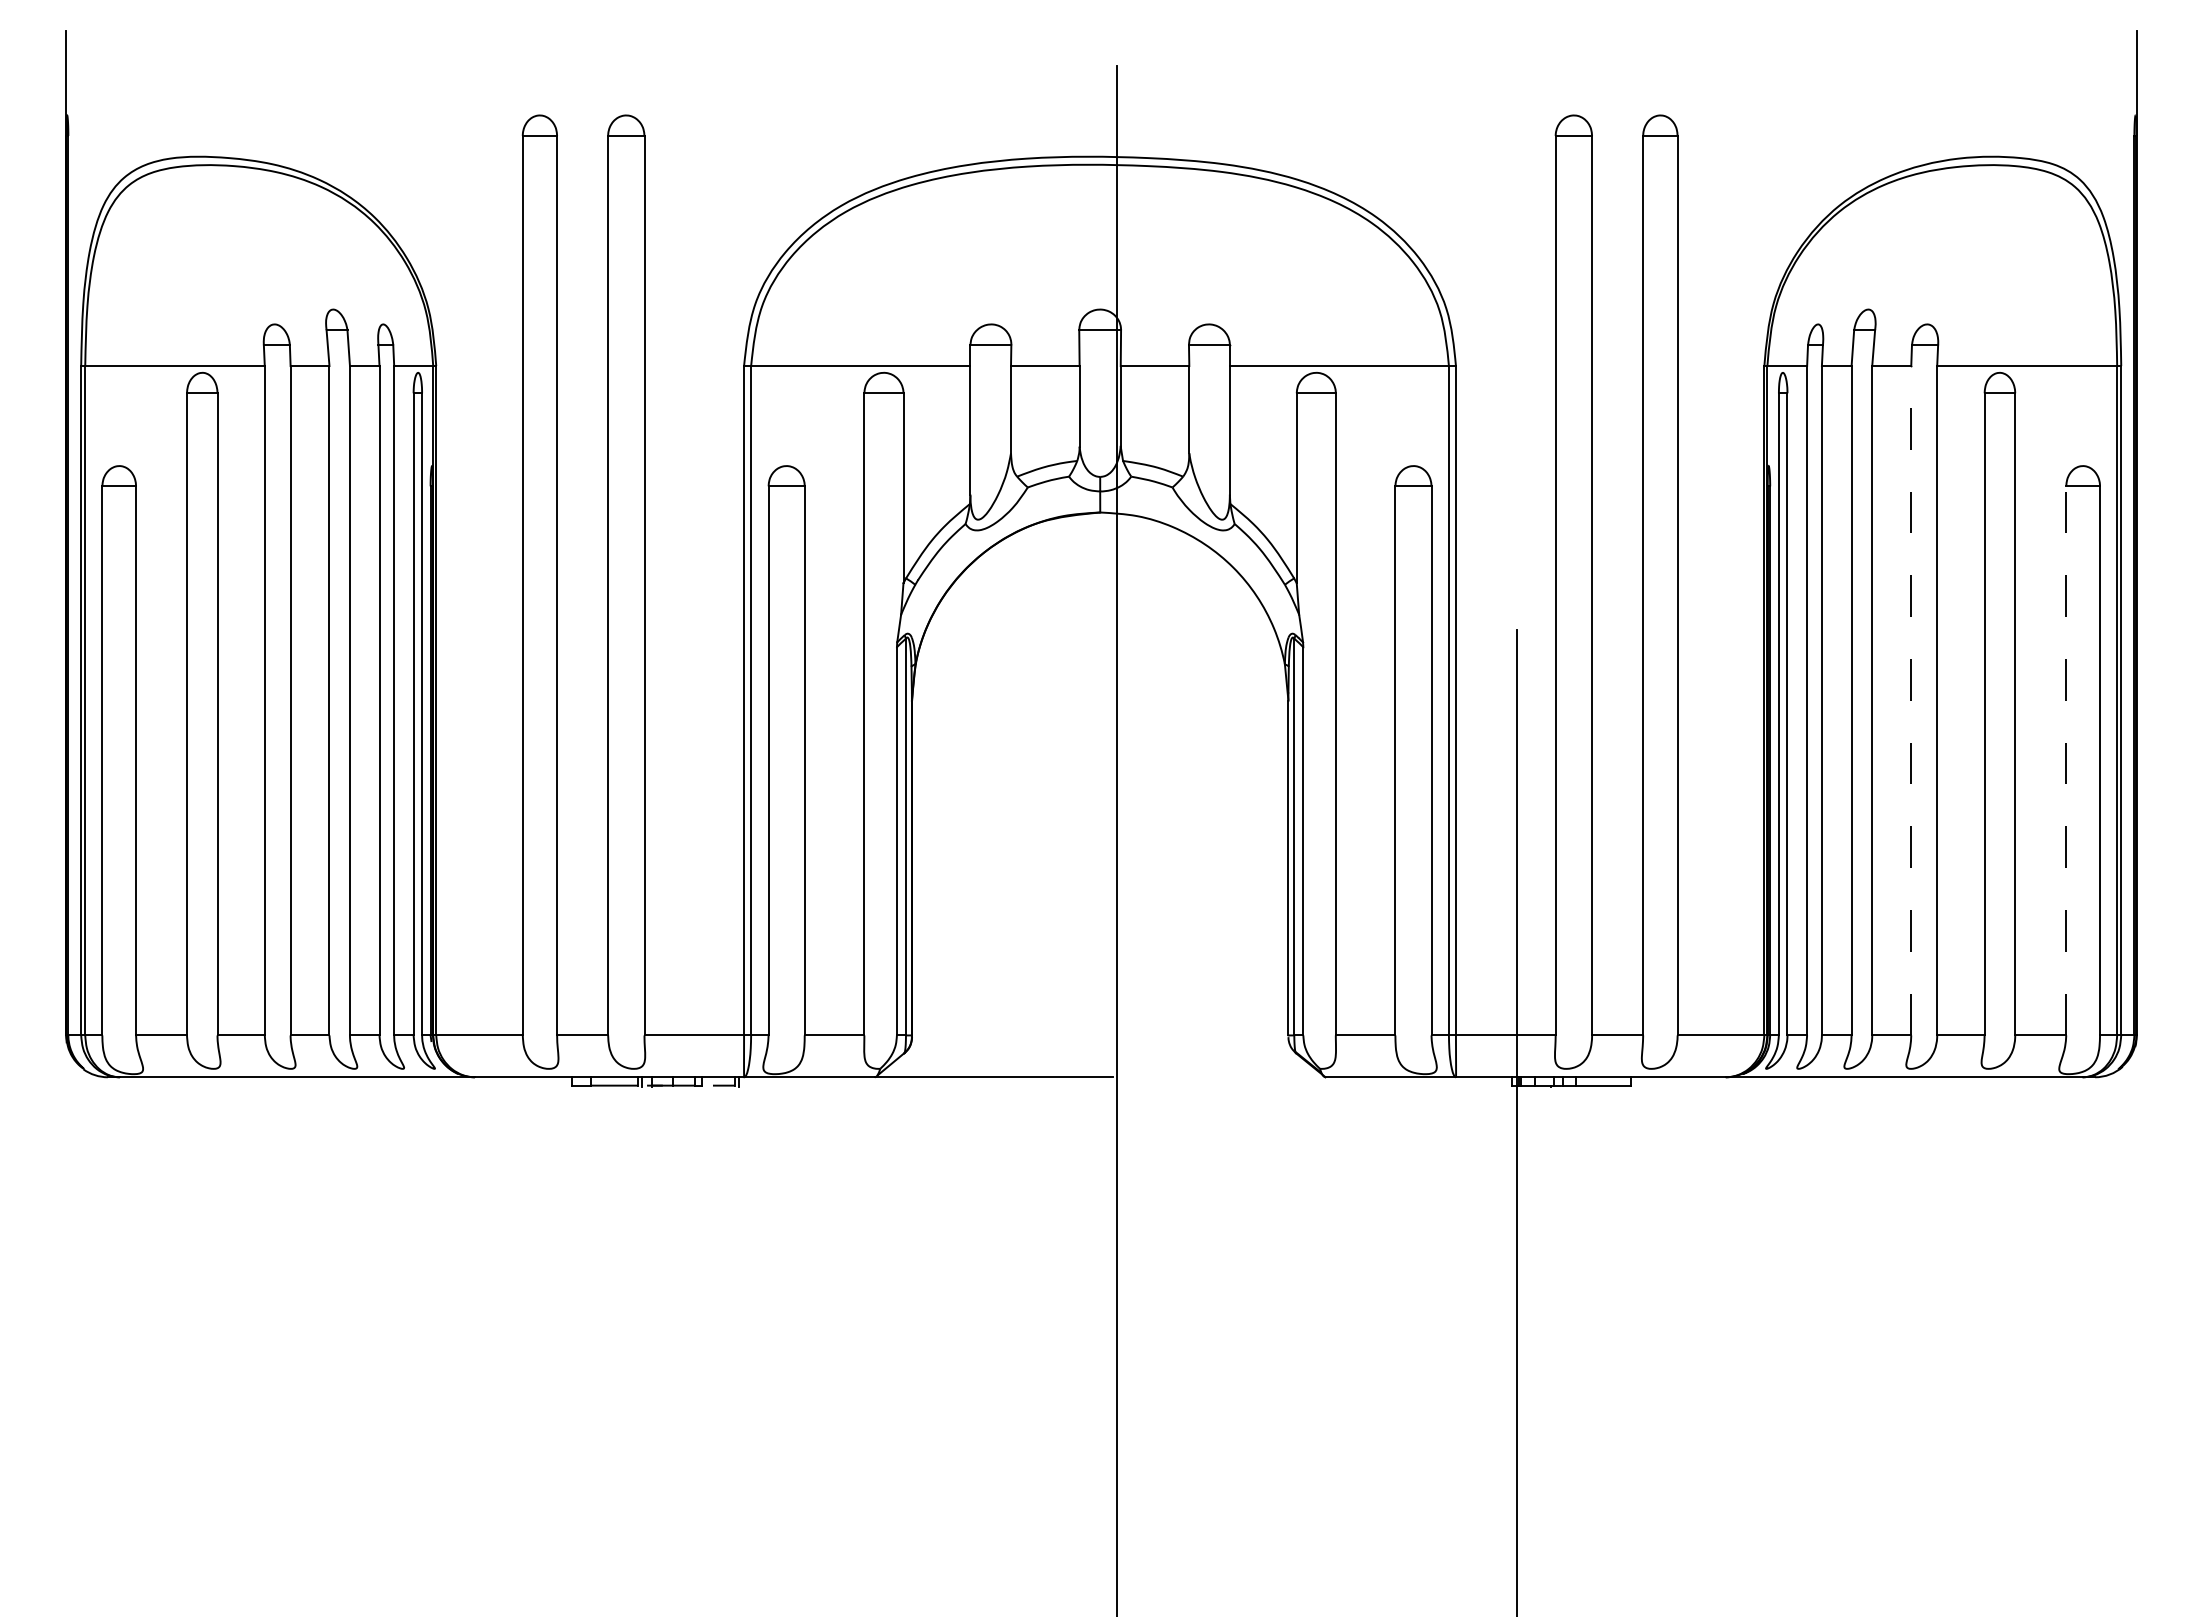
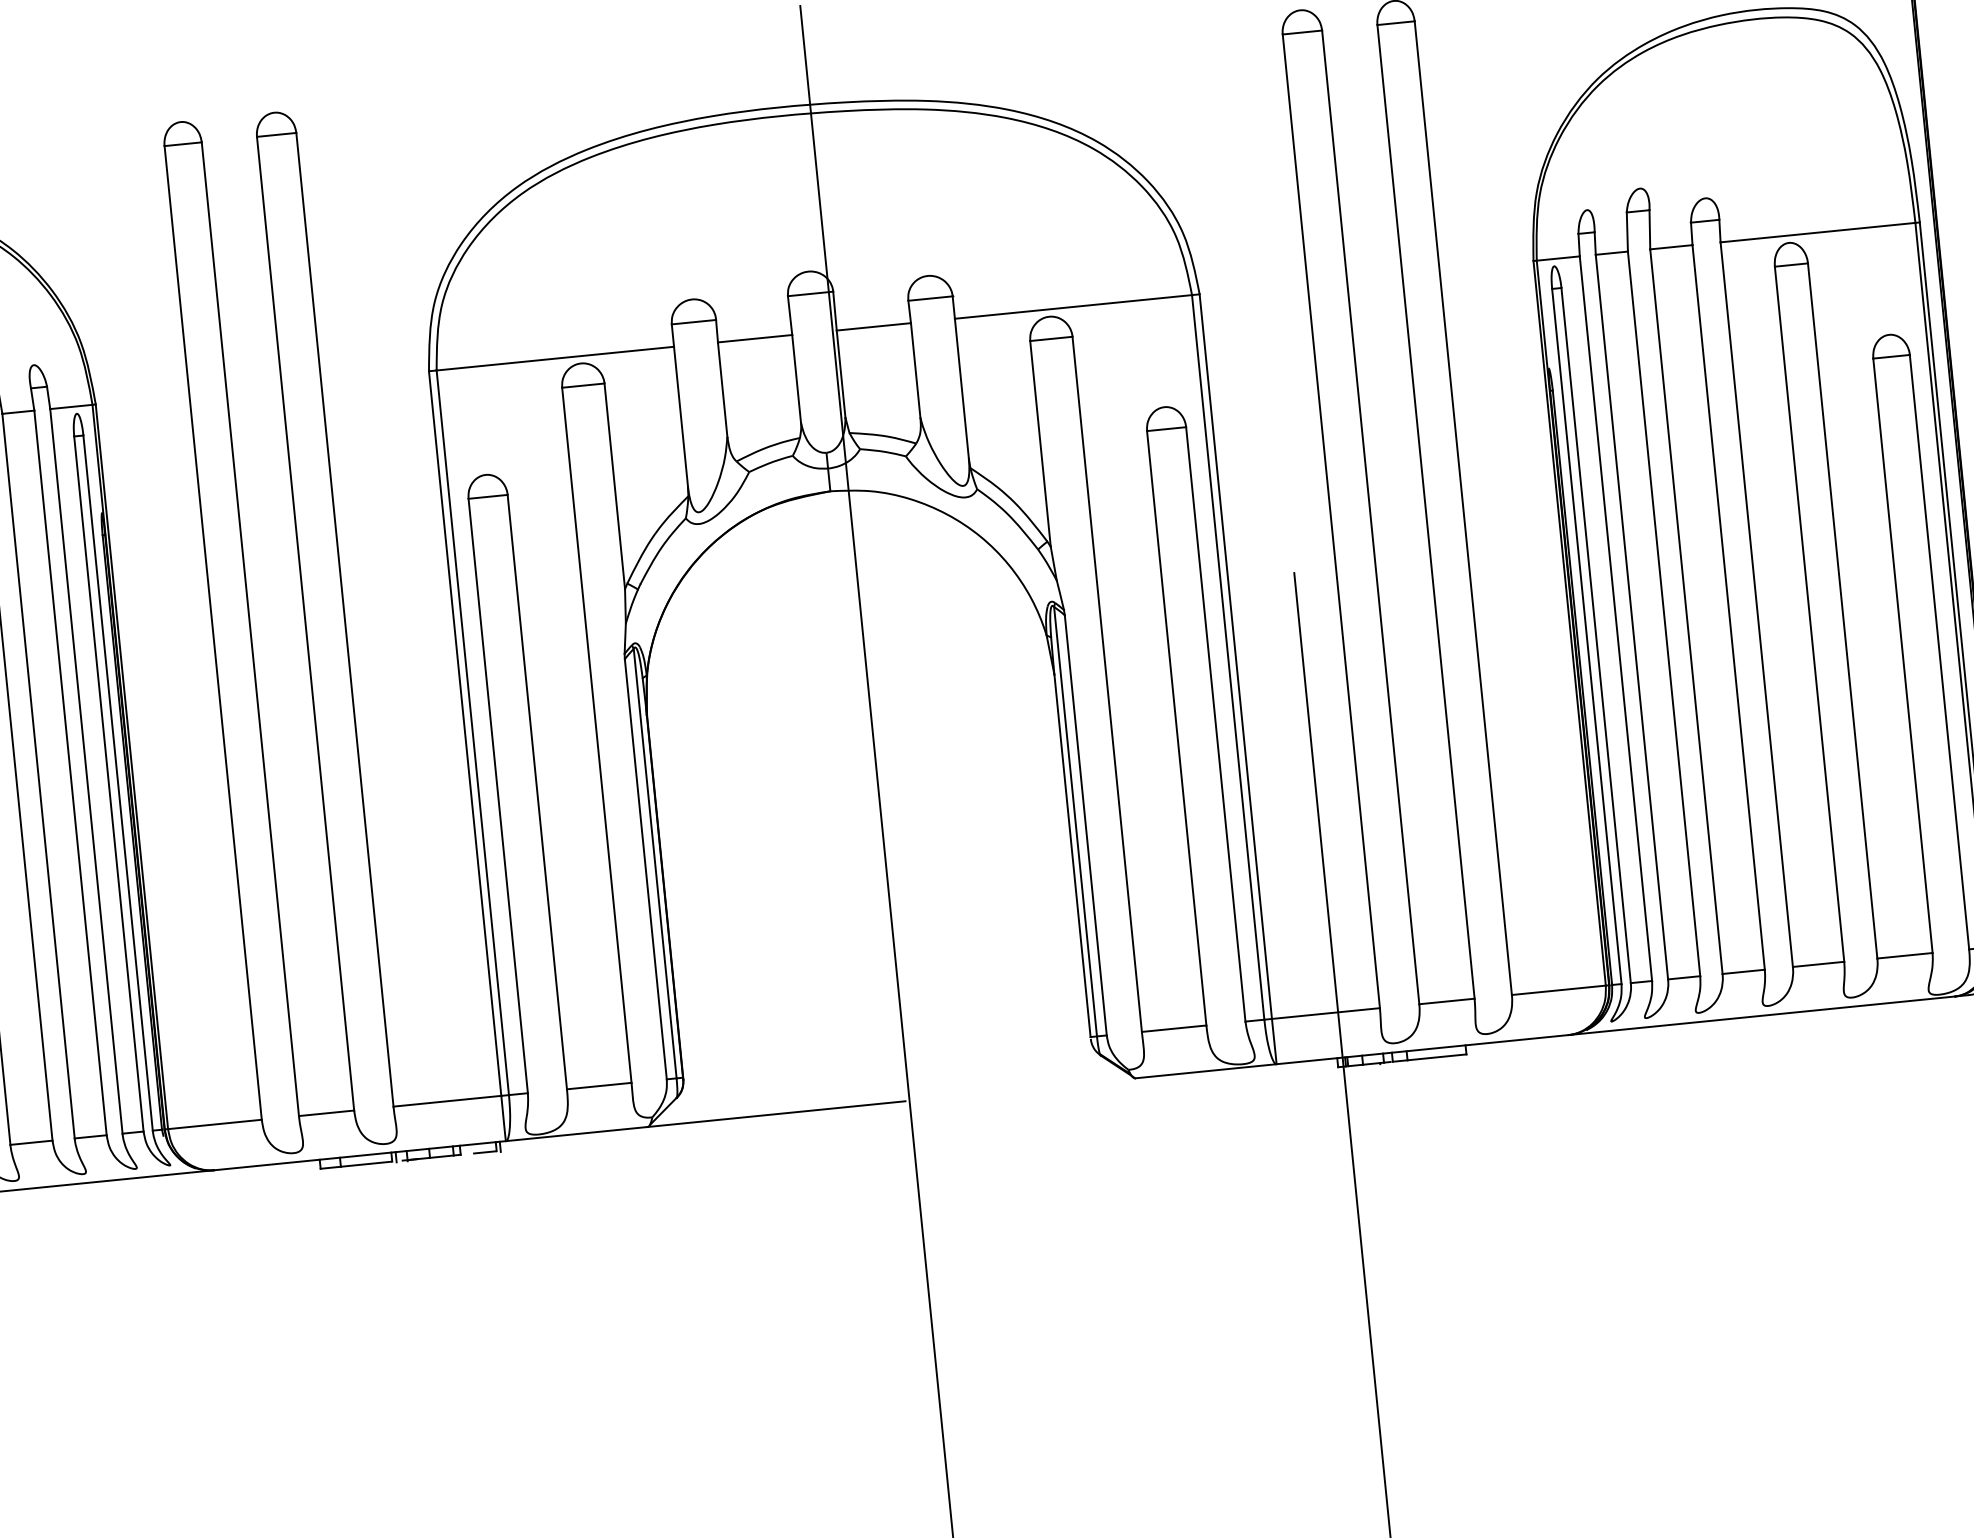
line: (1911, 700) -> (1728, 607), dashed -> solid
line: (2066, 760) -> (1903, 655), dashed -> solid

